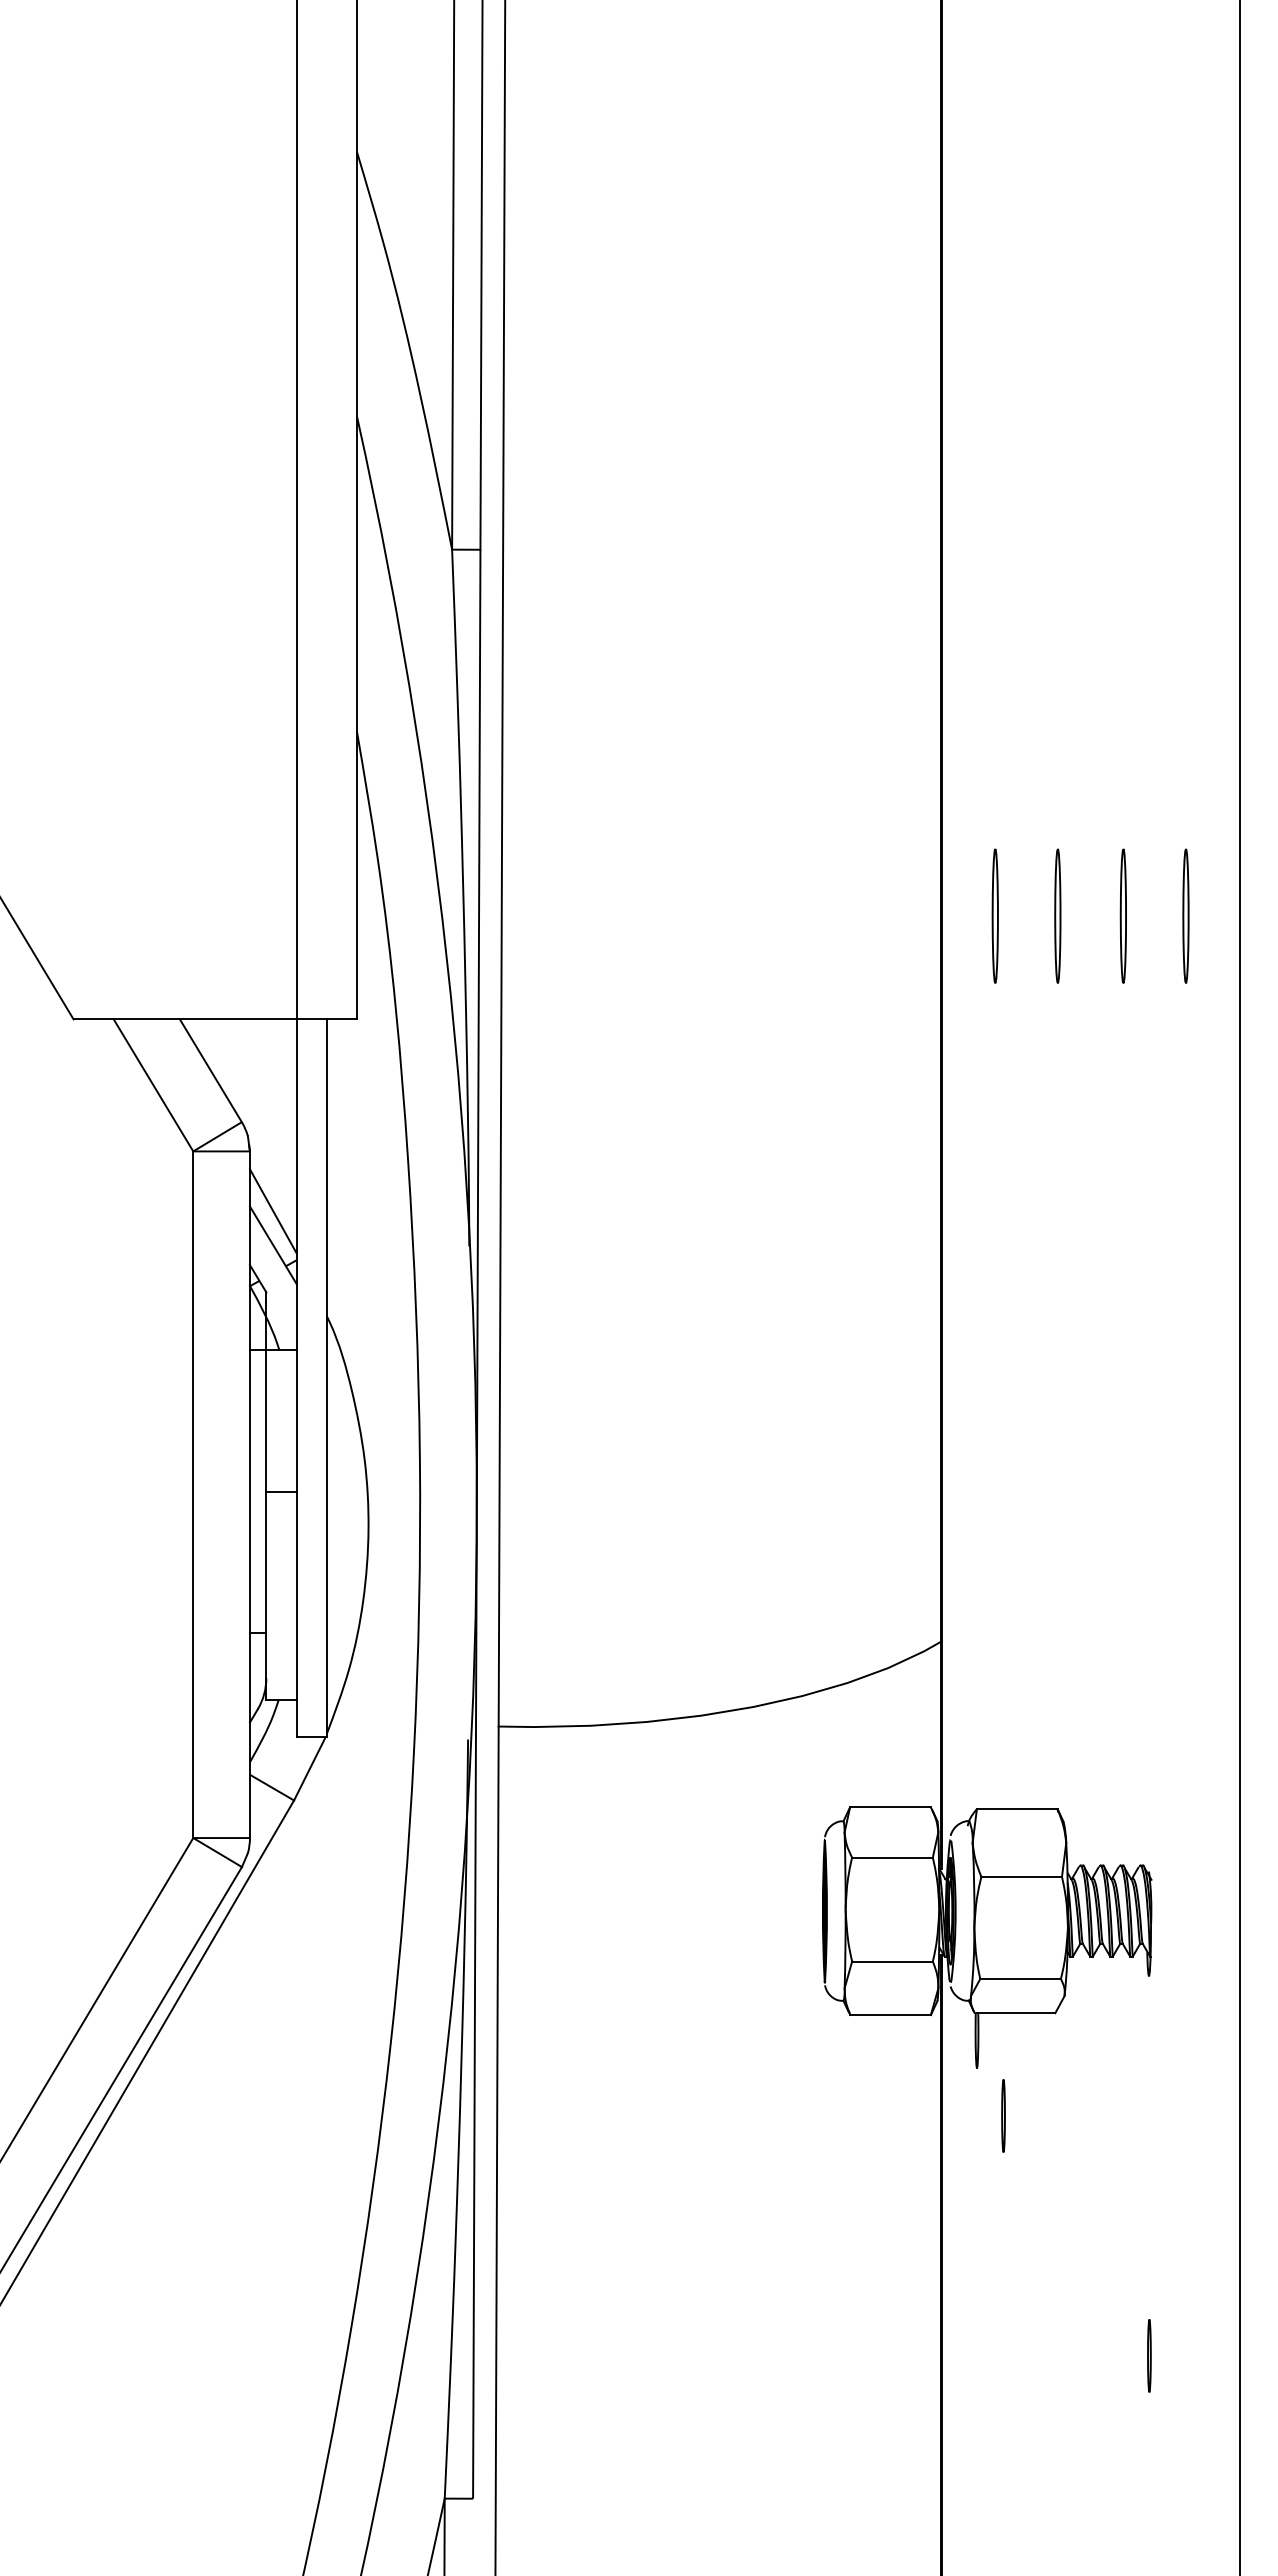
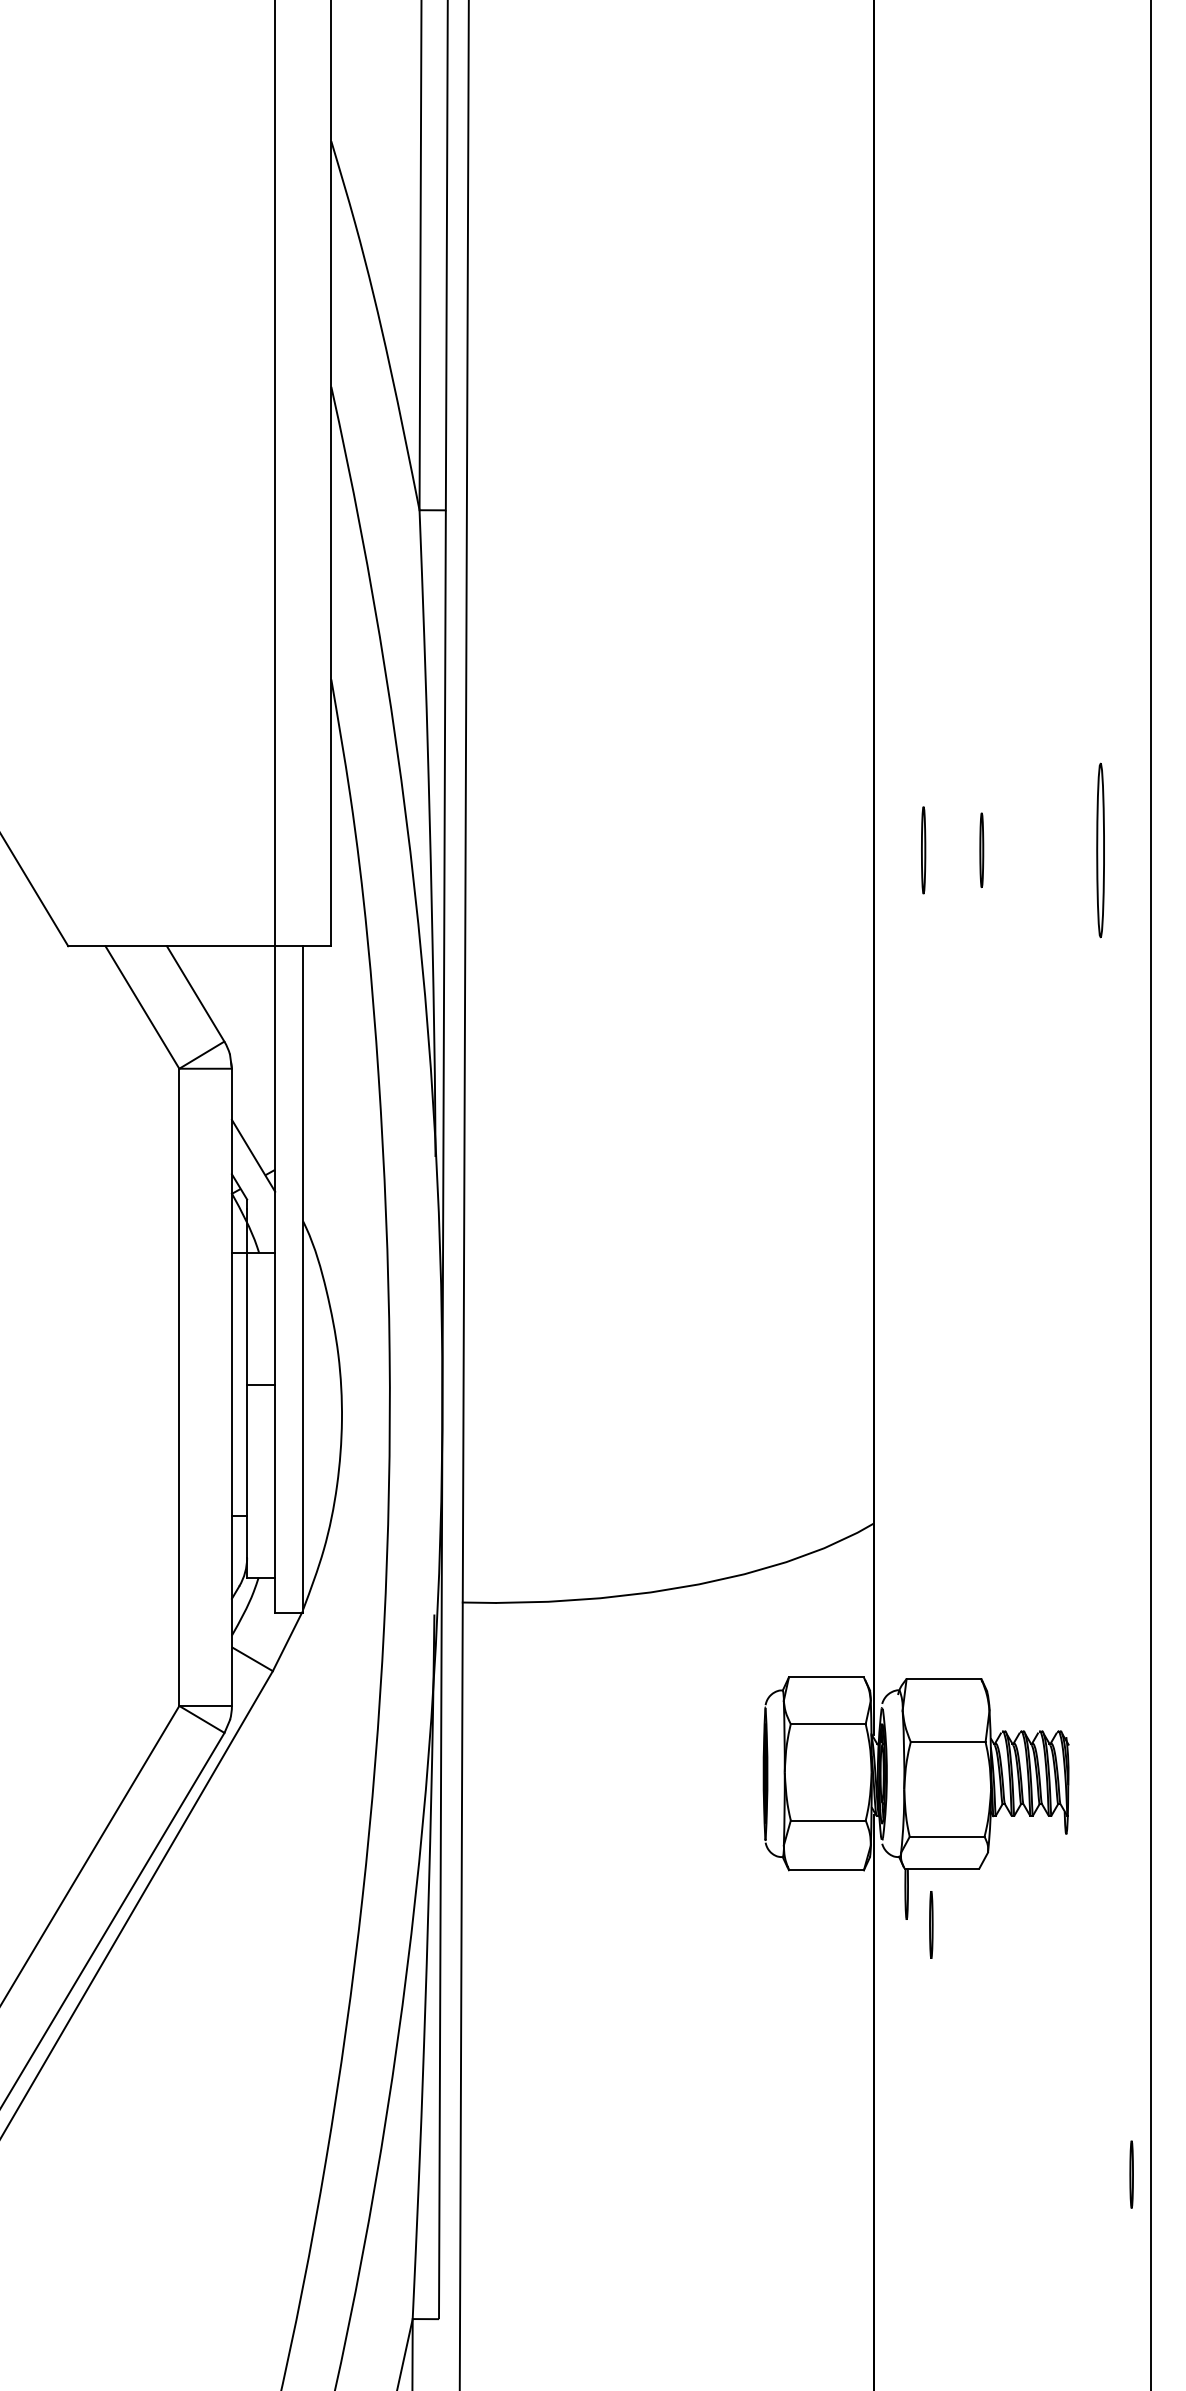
part: (994, 915) -> (922, 849), size x0.7
part: (1057, 915) -> (981, 849), size x0.6
part: (1122, 915) -> (1041, 849), removed
part: (1185, 915) -> (1100, 849), size x1.4
line: (272, 1211) -> (252, 1124), removed
line: (1002, 2115) -> (930, 1924), moved
line: (1148, 2355) -> (1130, 2174), moved

